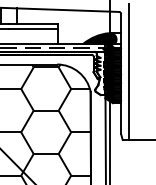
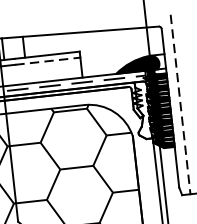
line: (33, 28) -> (48, 60), solid -> dashed
line: (128, 72) -> (180, 105), solid -> dashed

